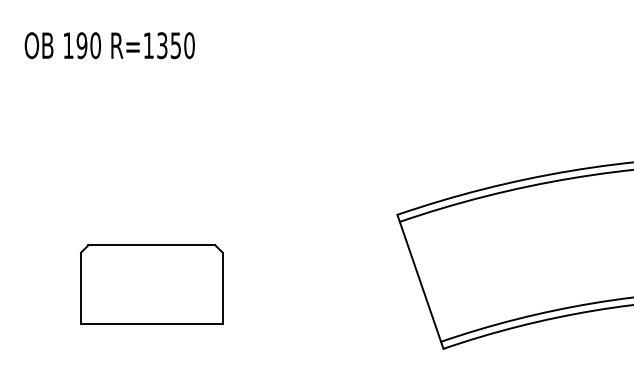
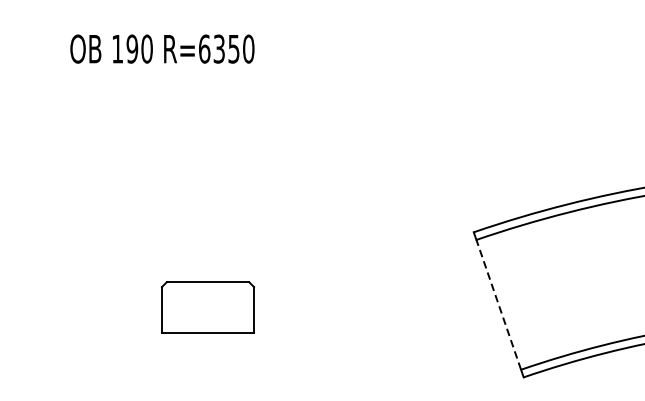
text: (148, 45) -> (204, 48), R=1350 -> R=6350
line: (420, 281) -> (498, 304), solid -> dashed
part: (151, 284) -> (207, 307), size x0.6

